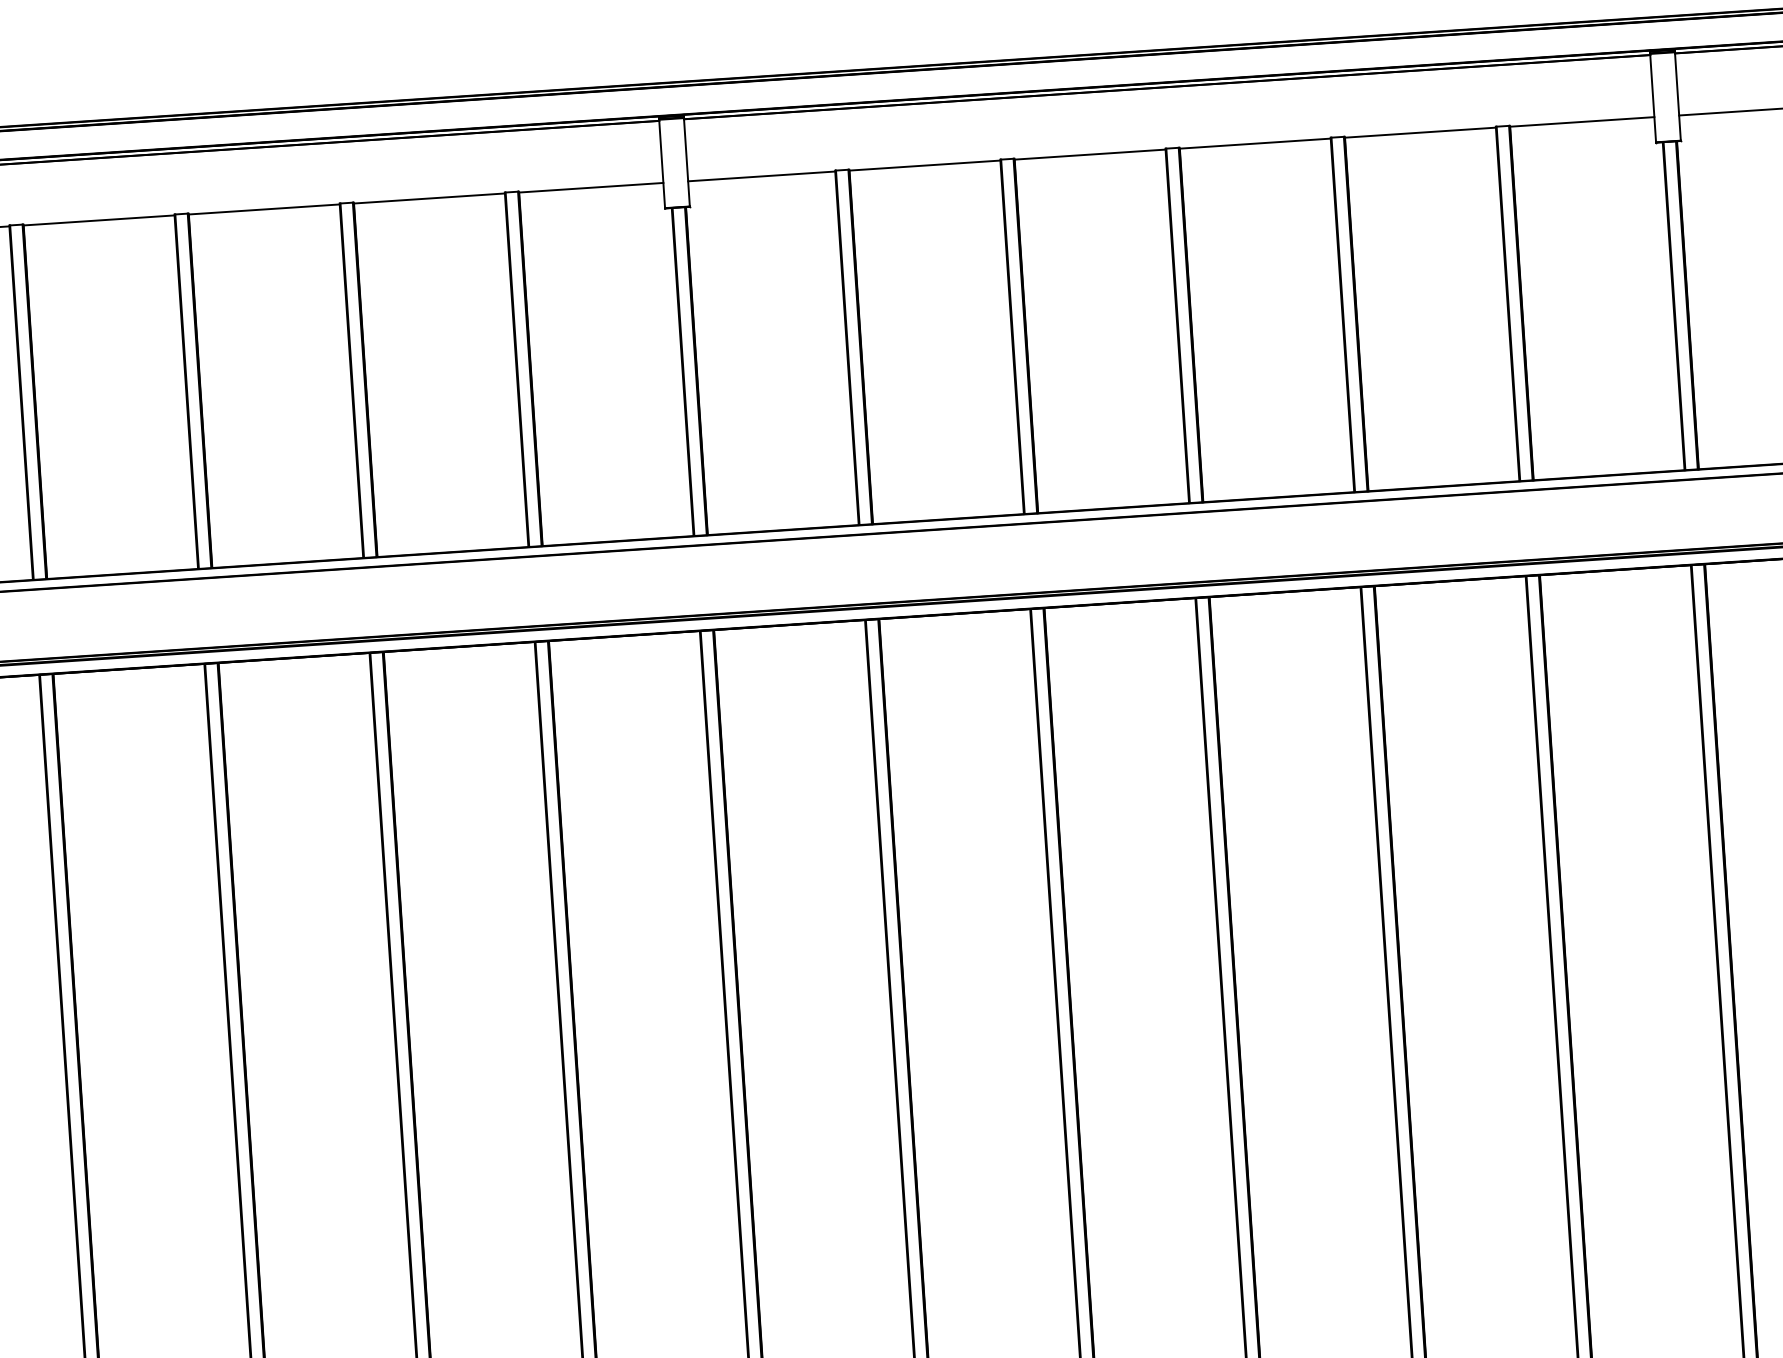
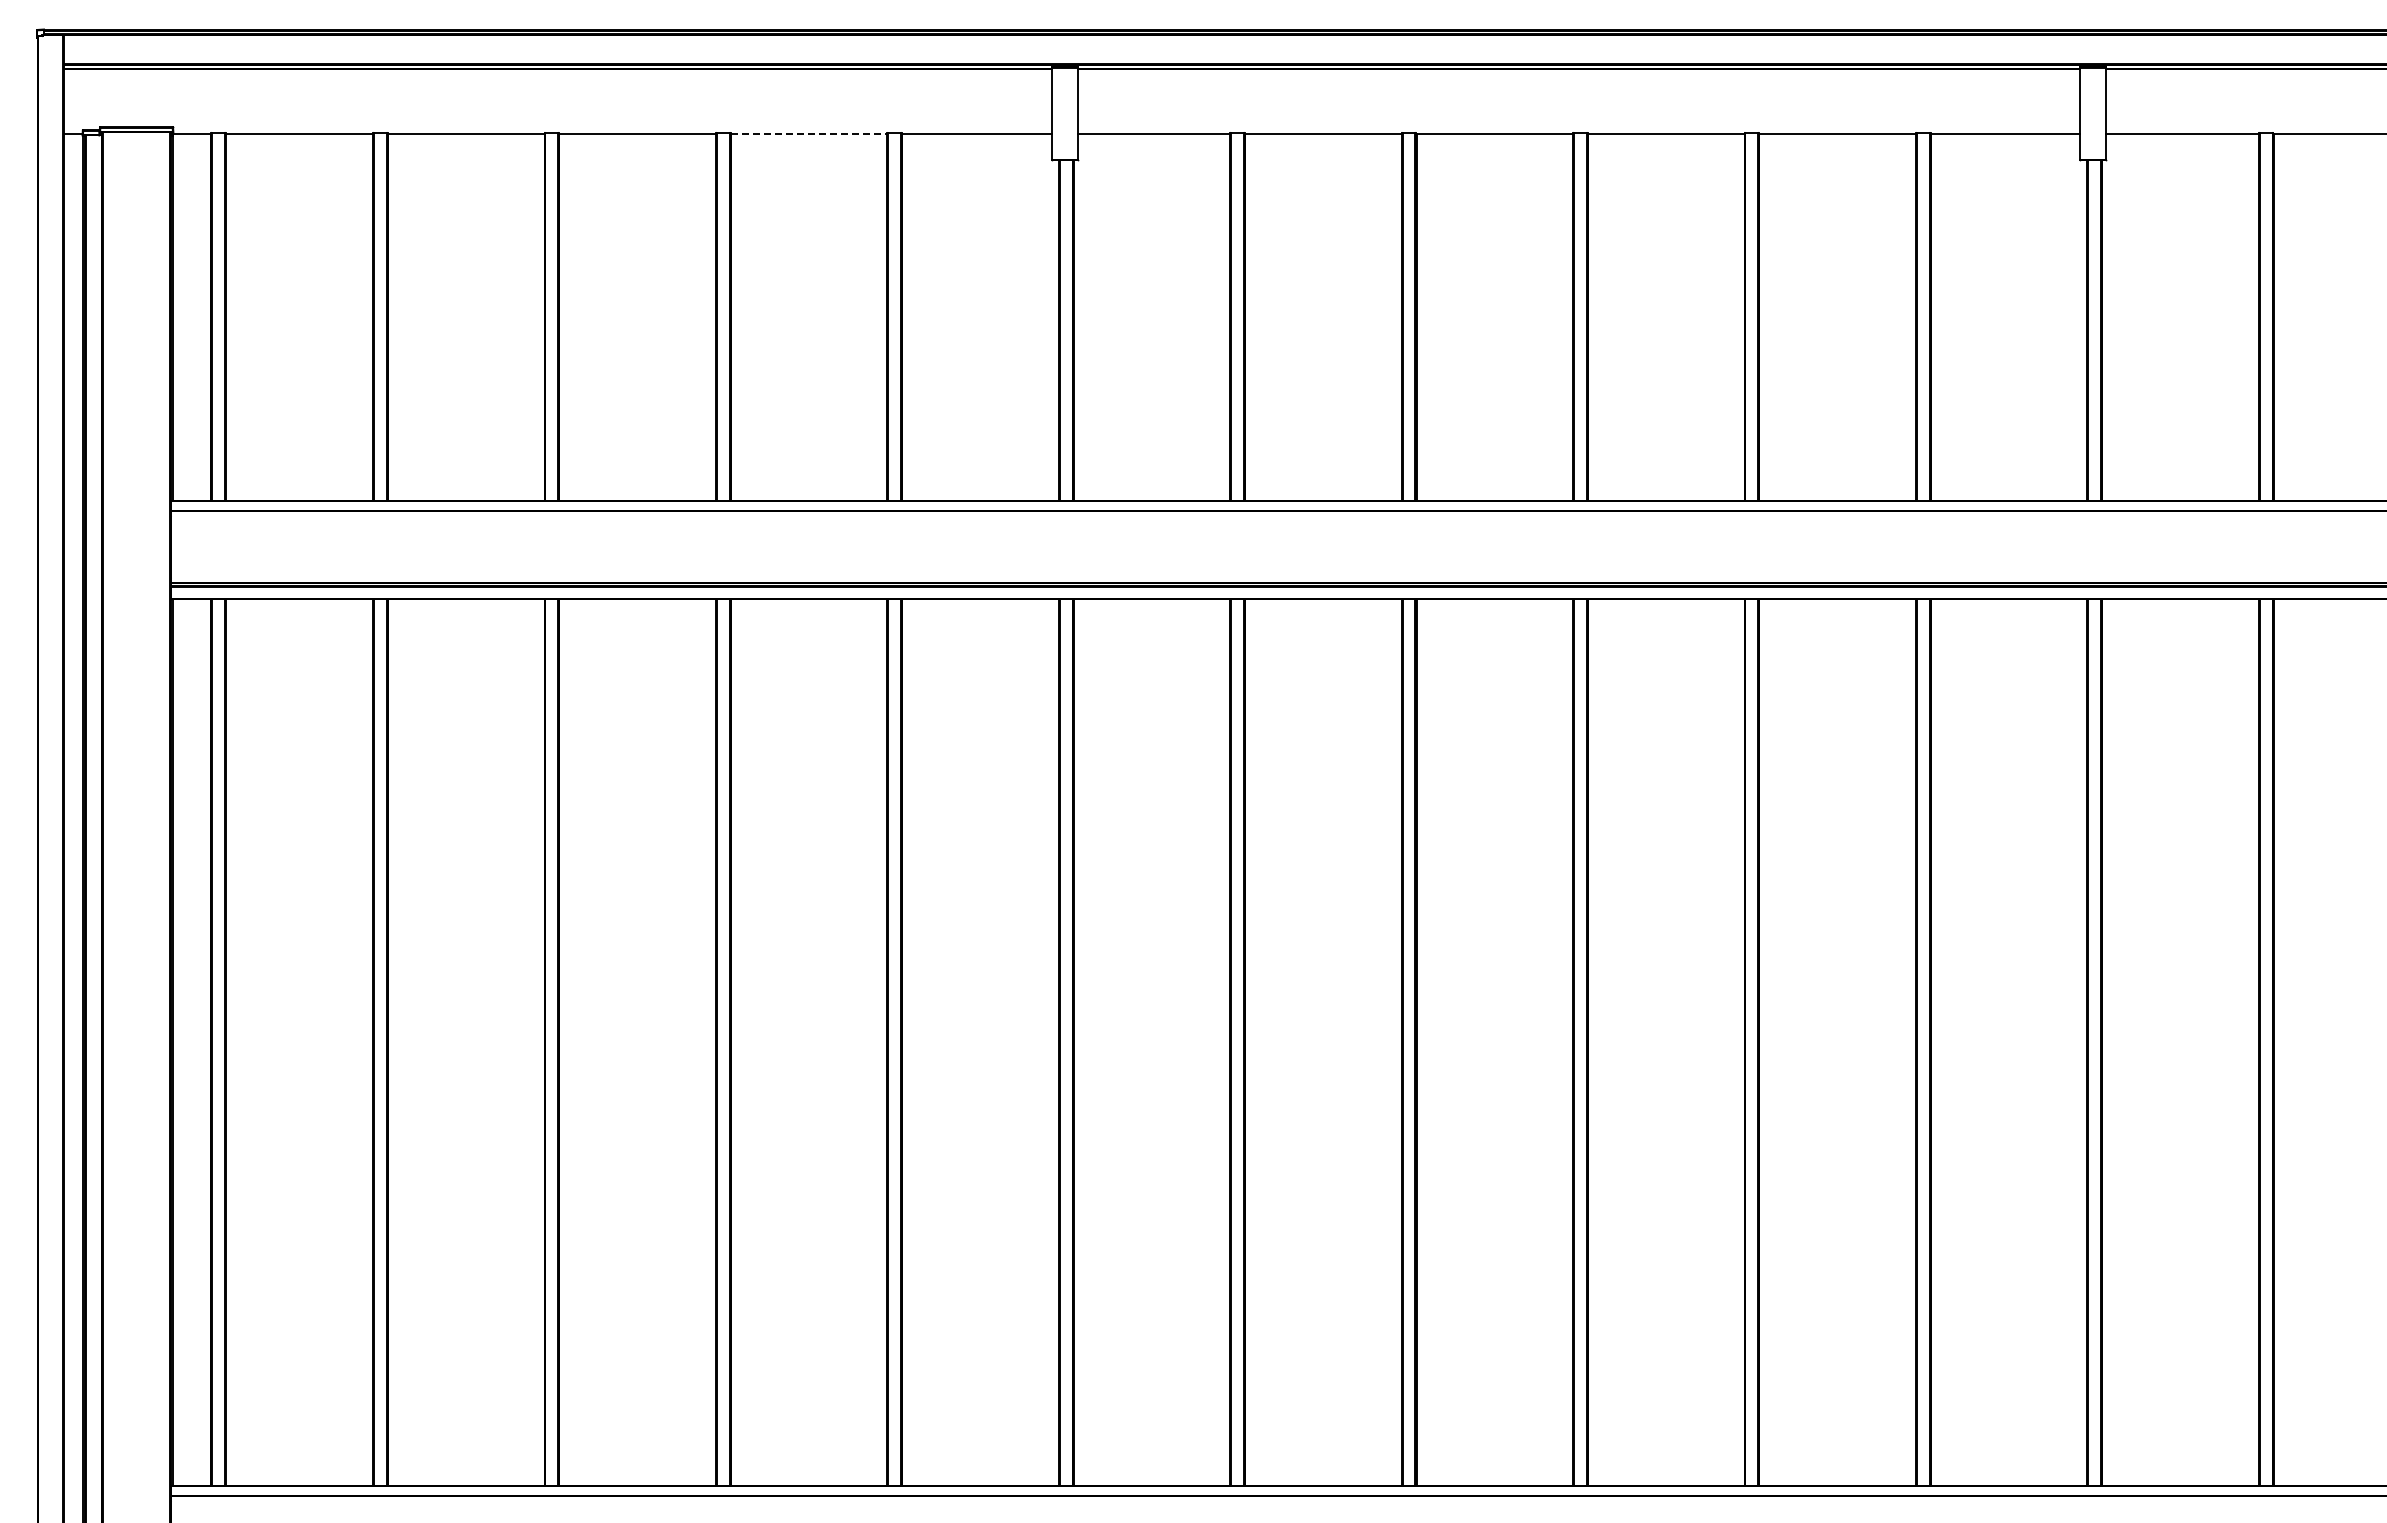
line: (429, 198) -> (809, 133), solid -> dashed

